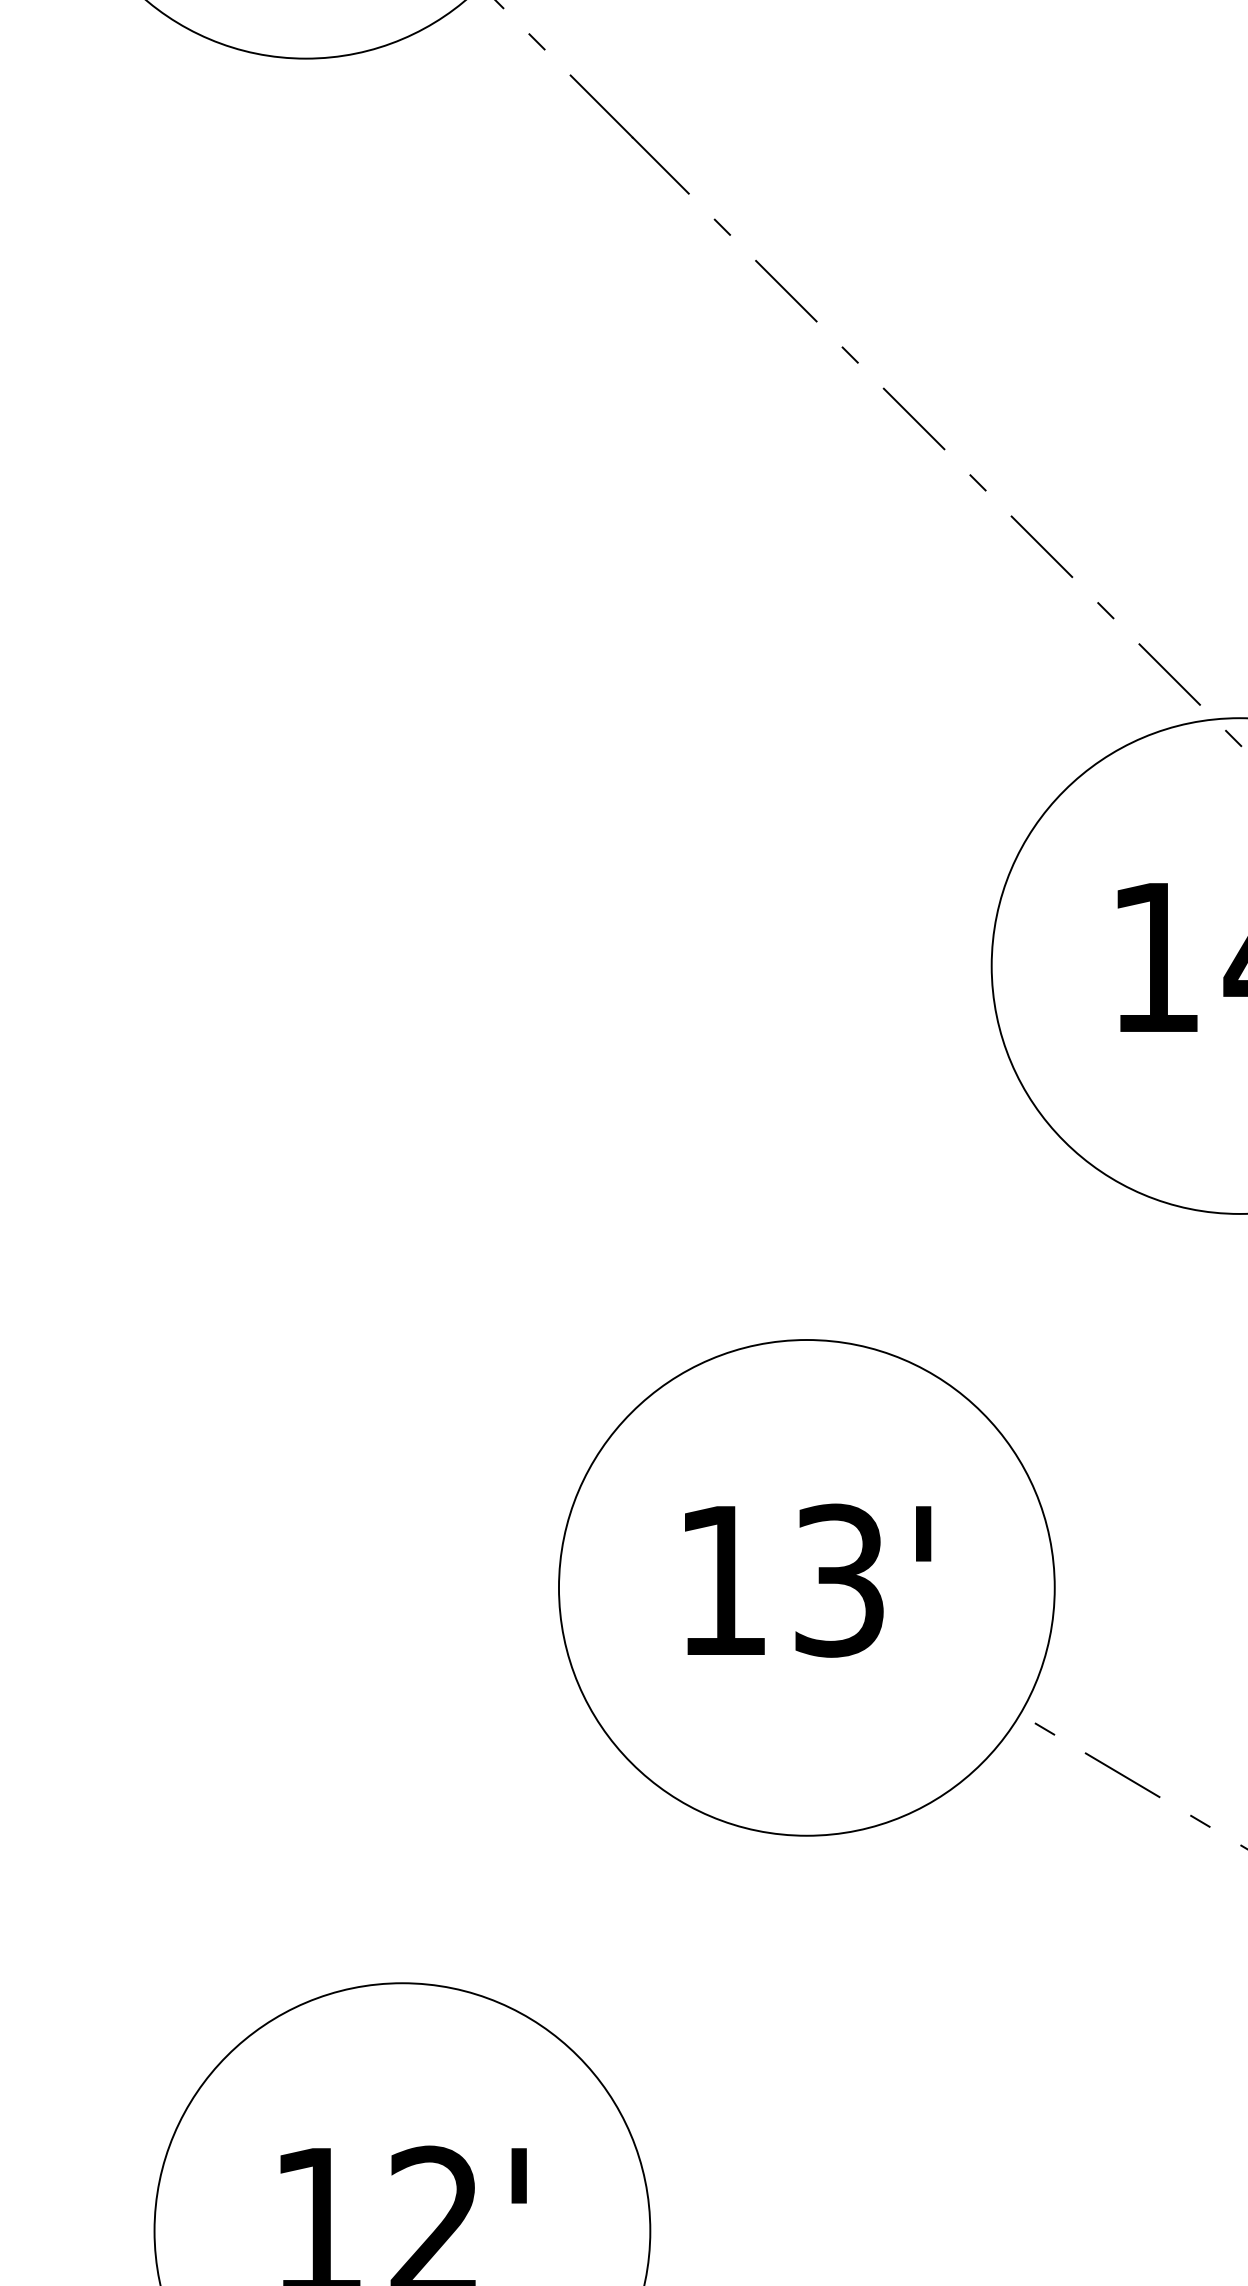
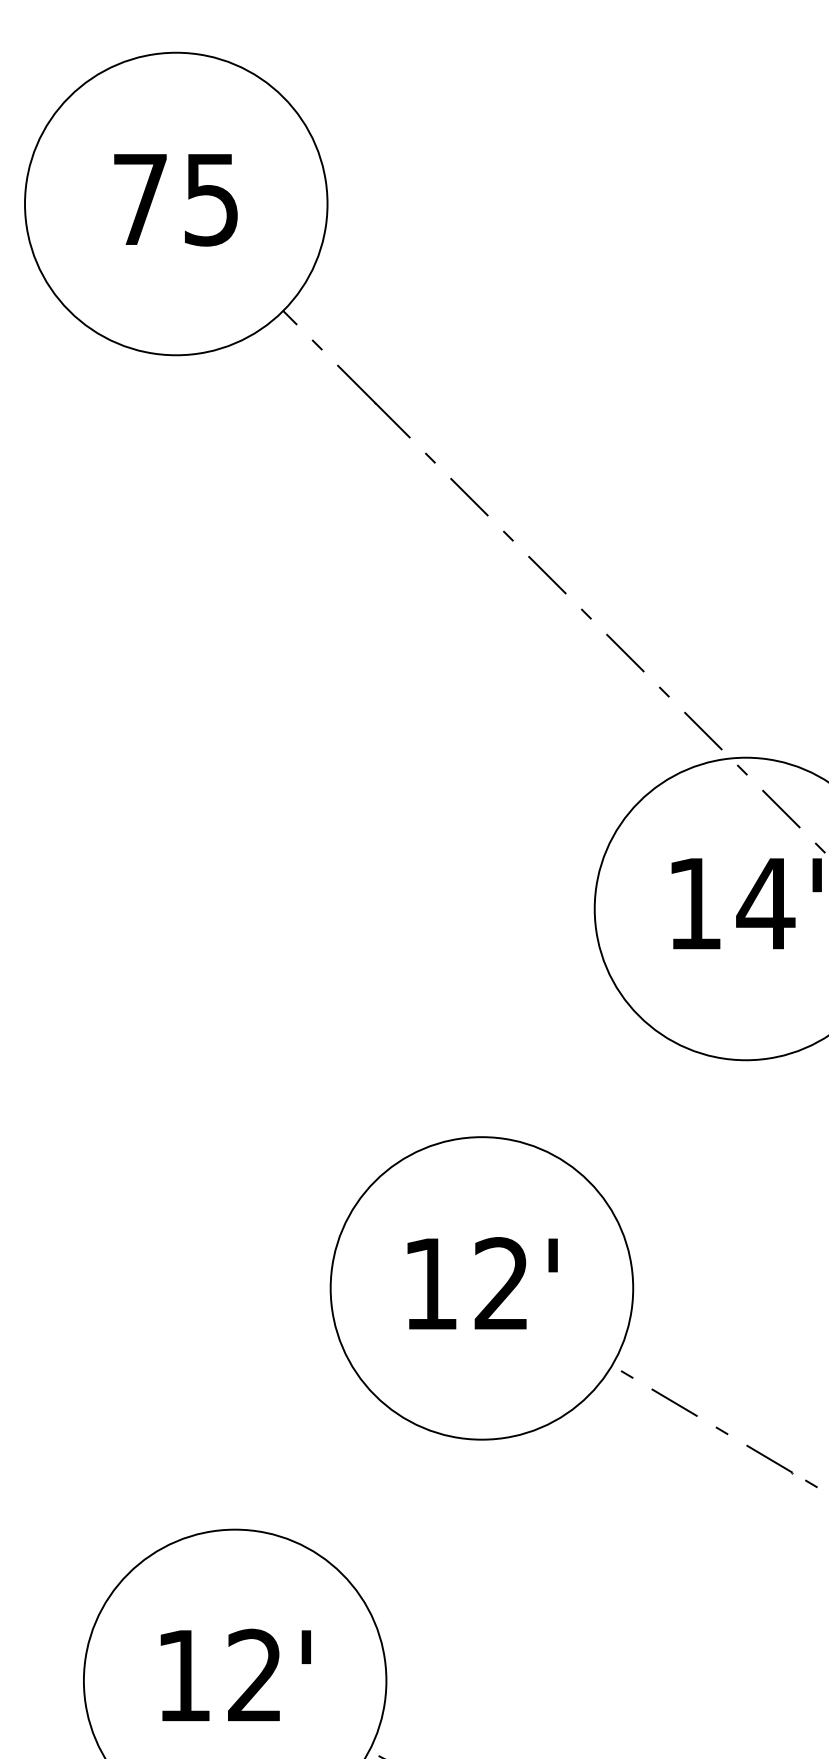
text: (838, 1581) -> (501, 1284), 13' -> 12'

